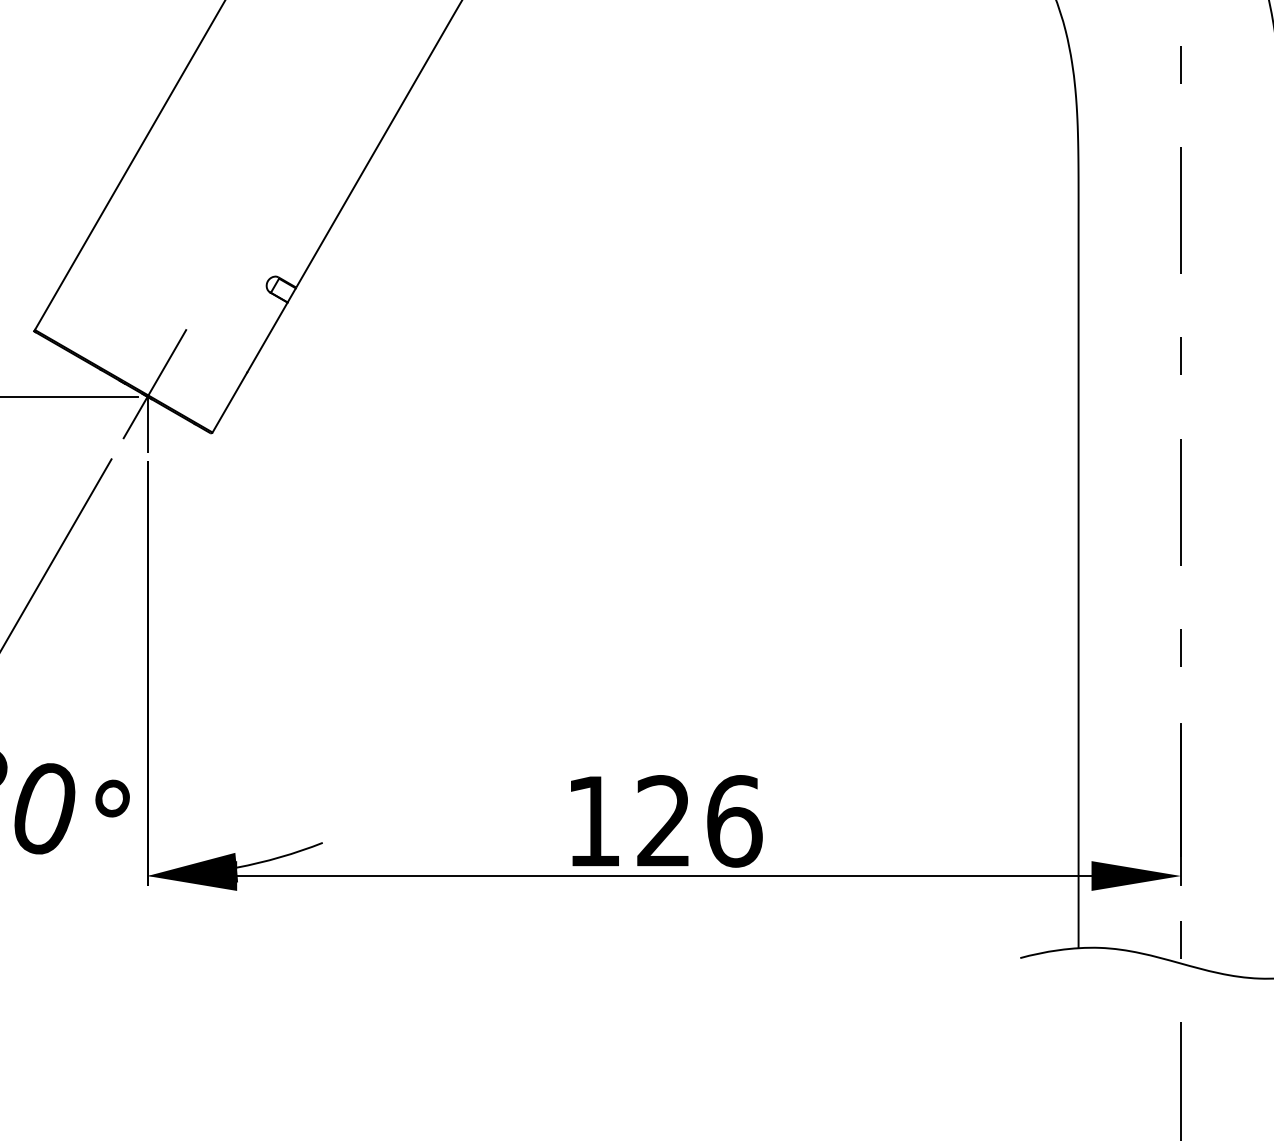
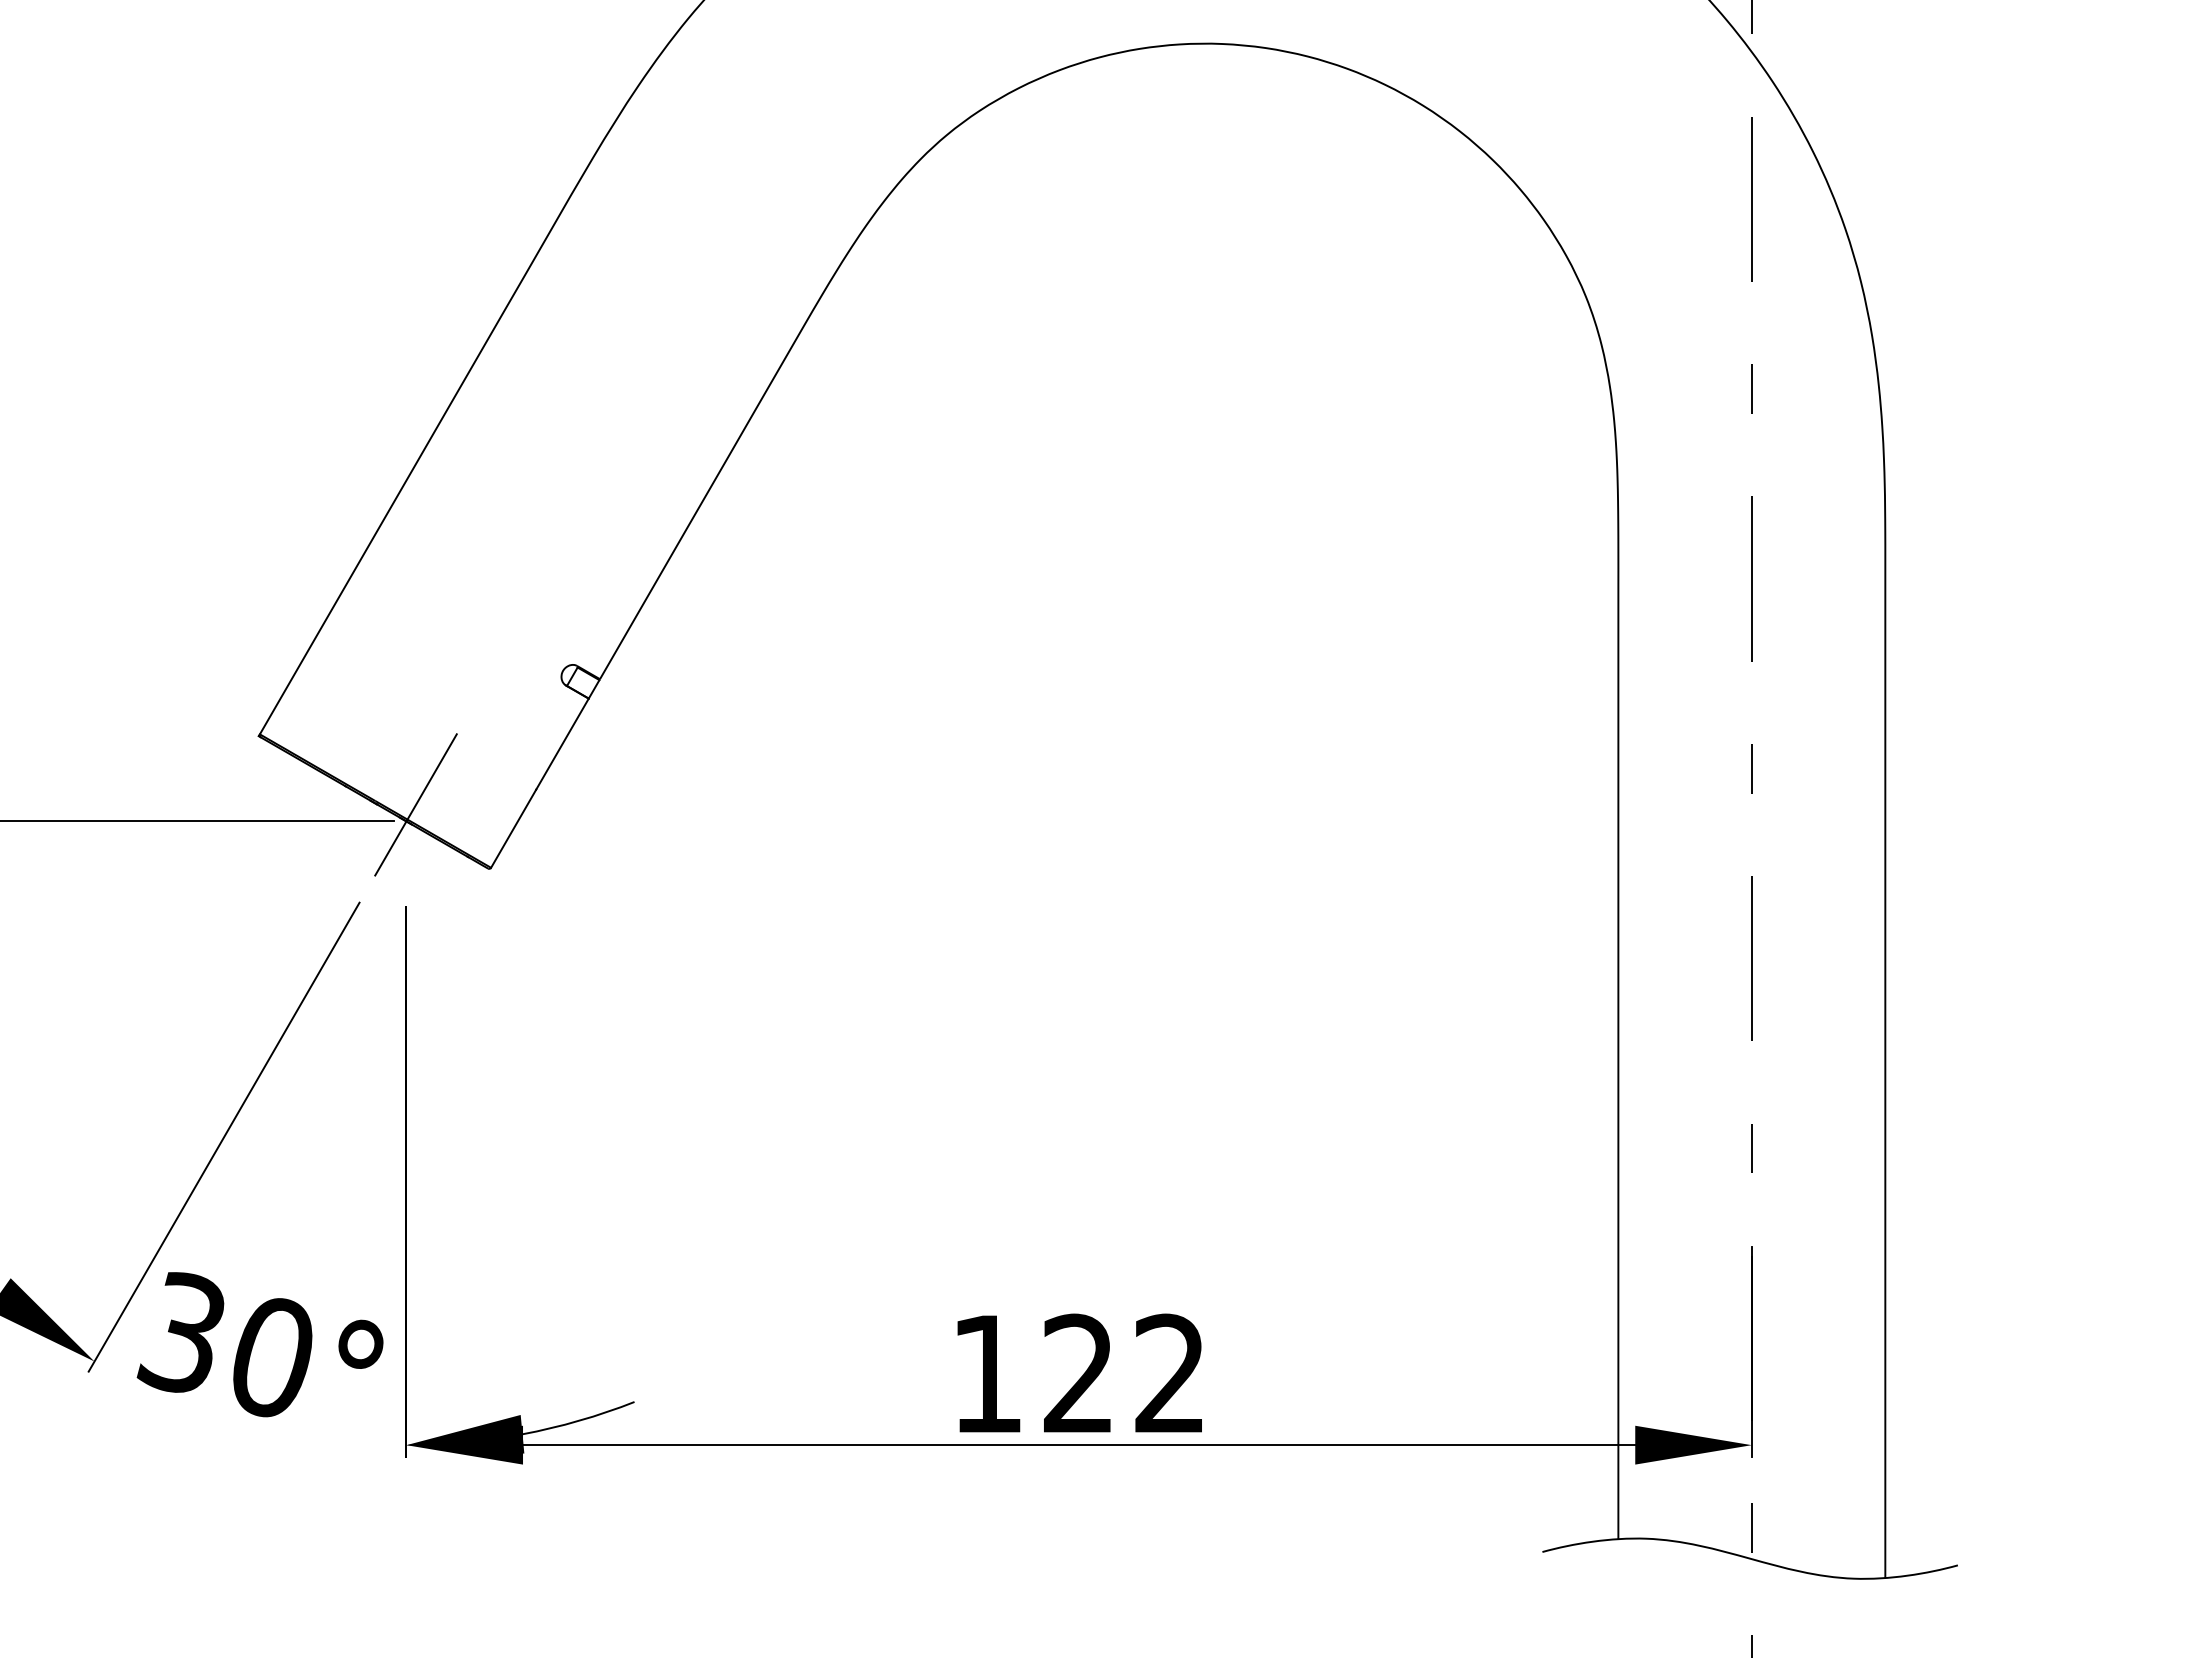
line: (147, 425) -> (406, 858), removed
text: (735, 820) -> (1171, 1373), 126 -> 122

